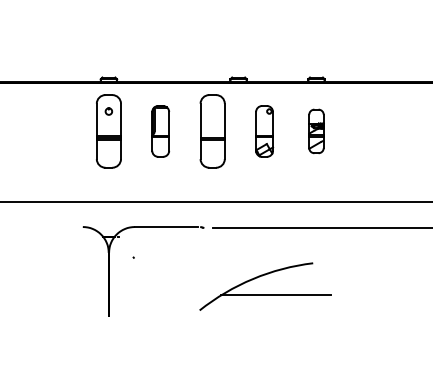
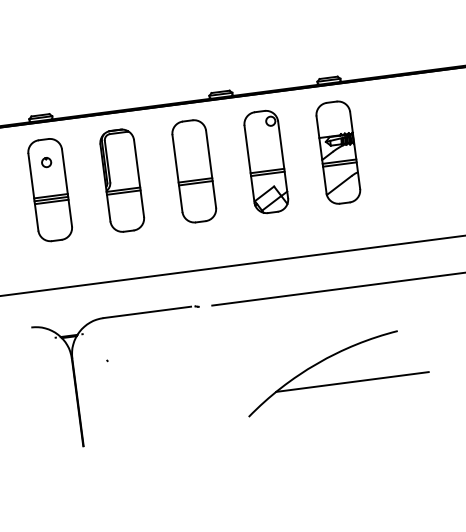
part: (160, 131) -> (121, 180), size x1.43
part: (264, 131) -> (266, 162), size x1.43
part: (316, 131) -> (338, 152), size x1.67
part: (265, 294) -> (337, 382), moved

